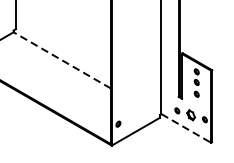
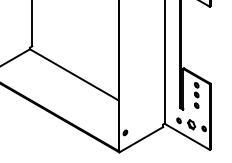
line: (61, 60) -> (73, 74), dashed -> solid
line: (186, 129) -> (187, 137), dashed -> solid

